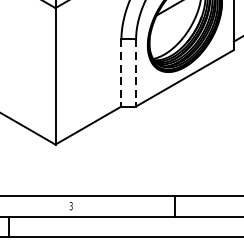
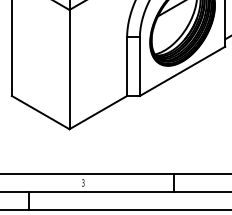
line: (121, 73) -> (127, 67), dashed -> solid
line: (135, 73) -> (139, 67), dashed -> solid

